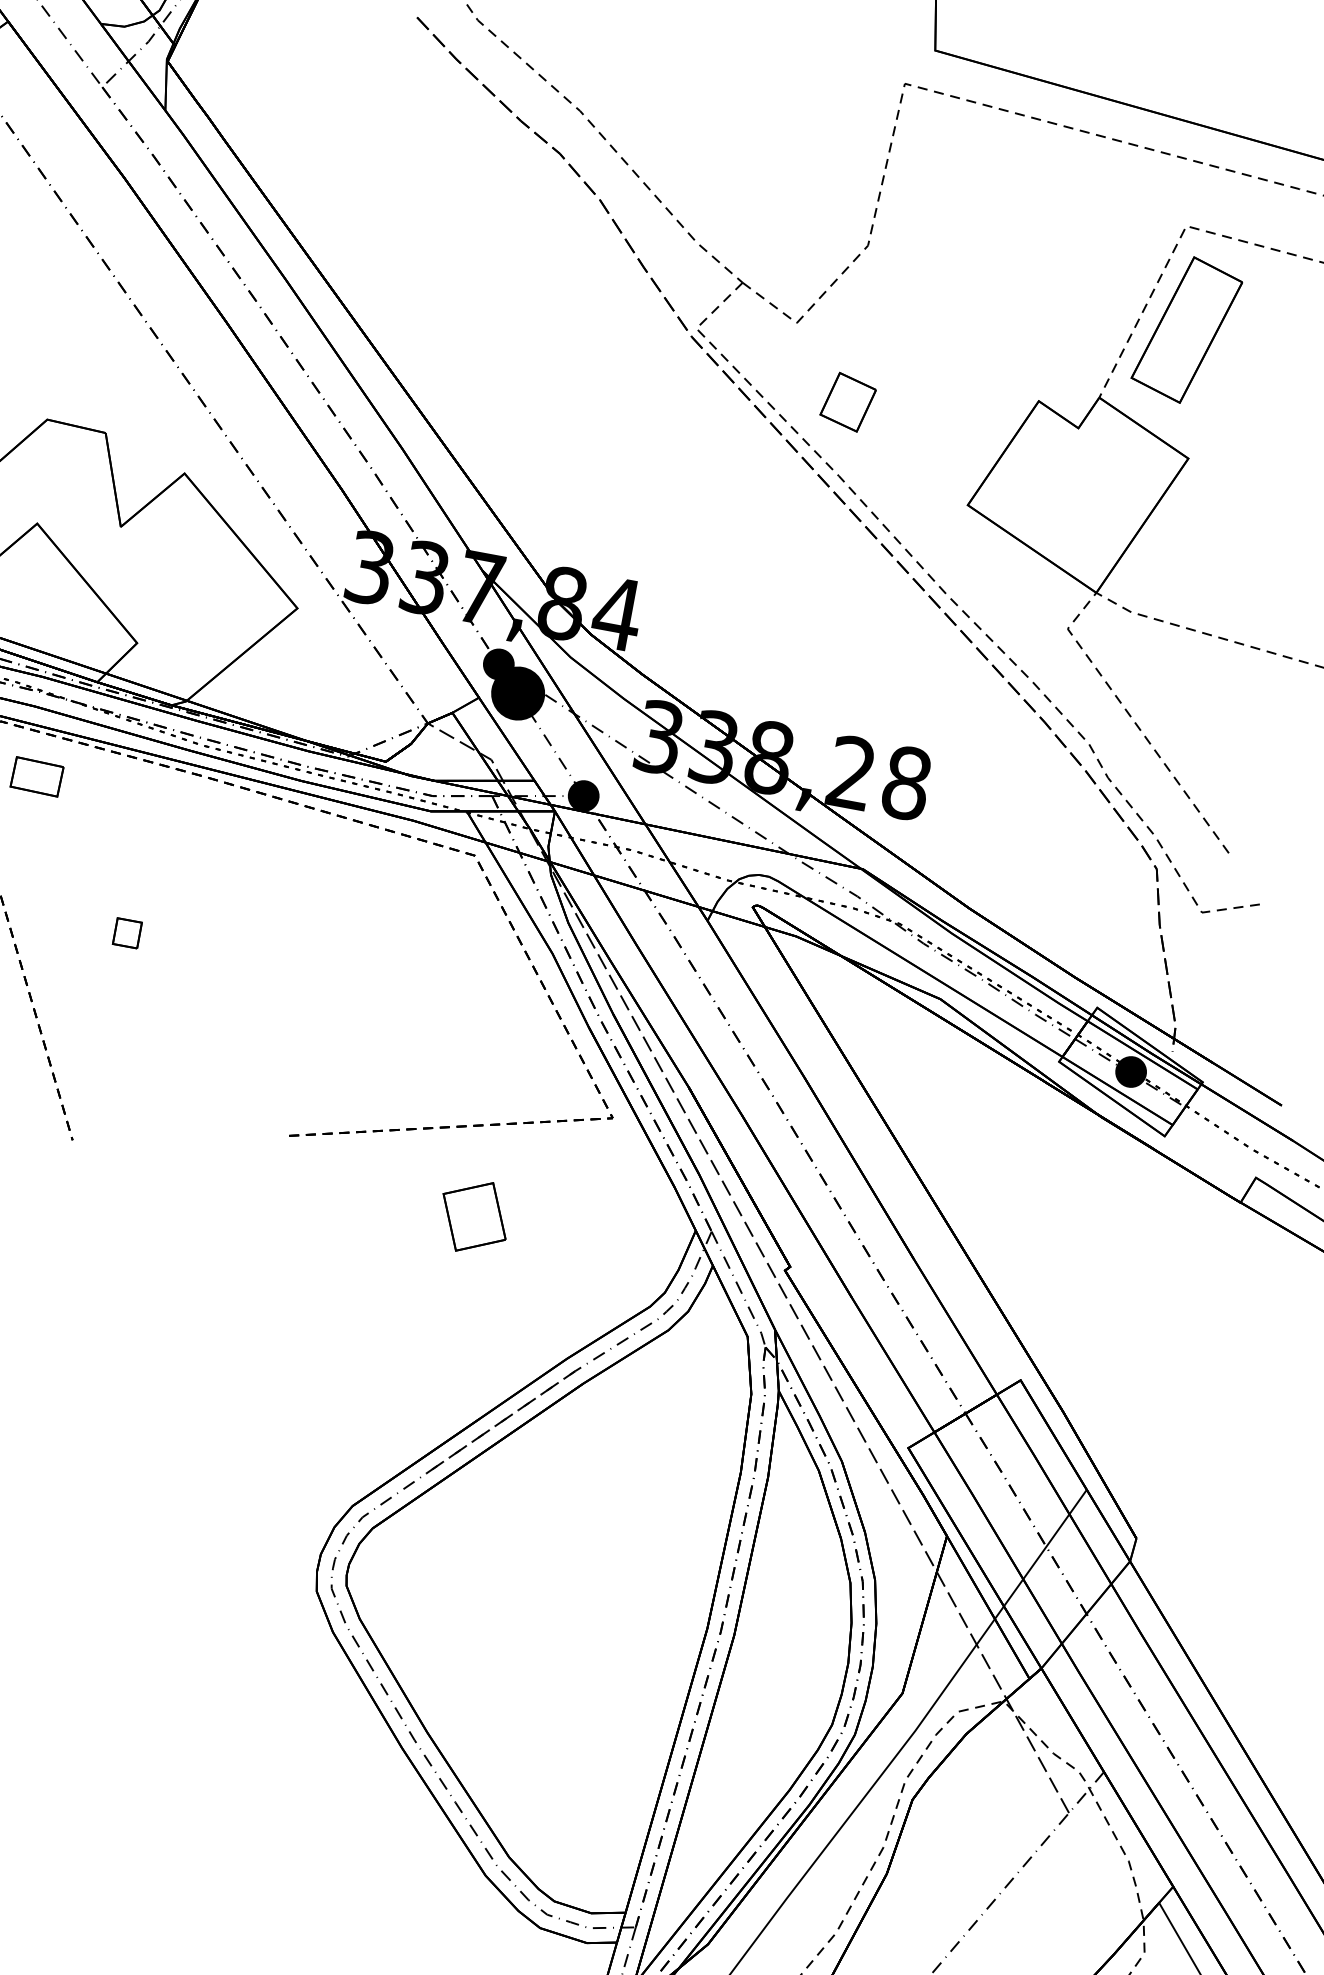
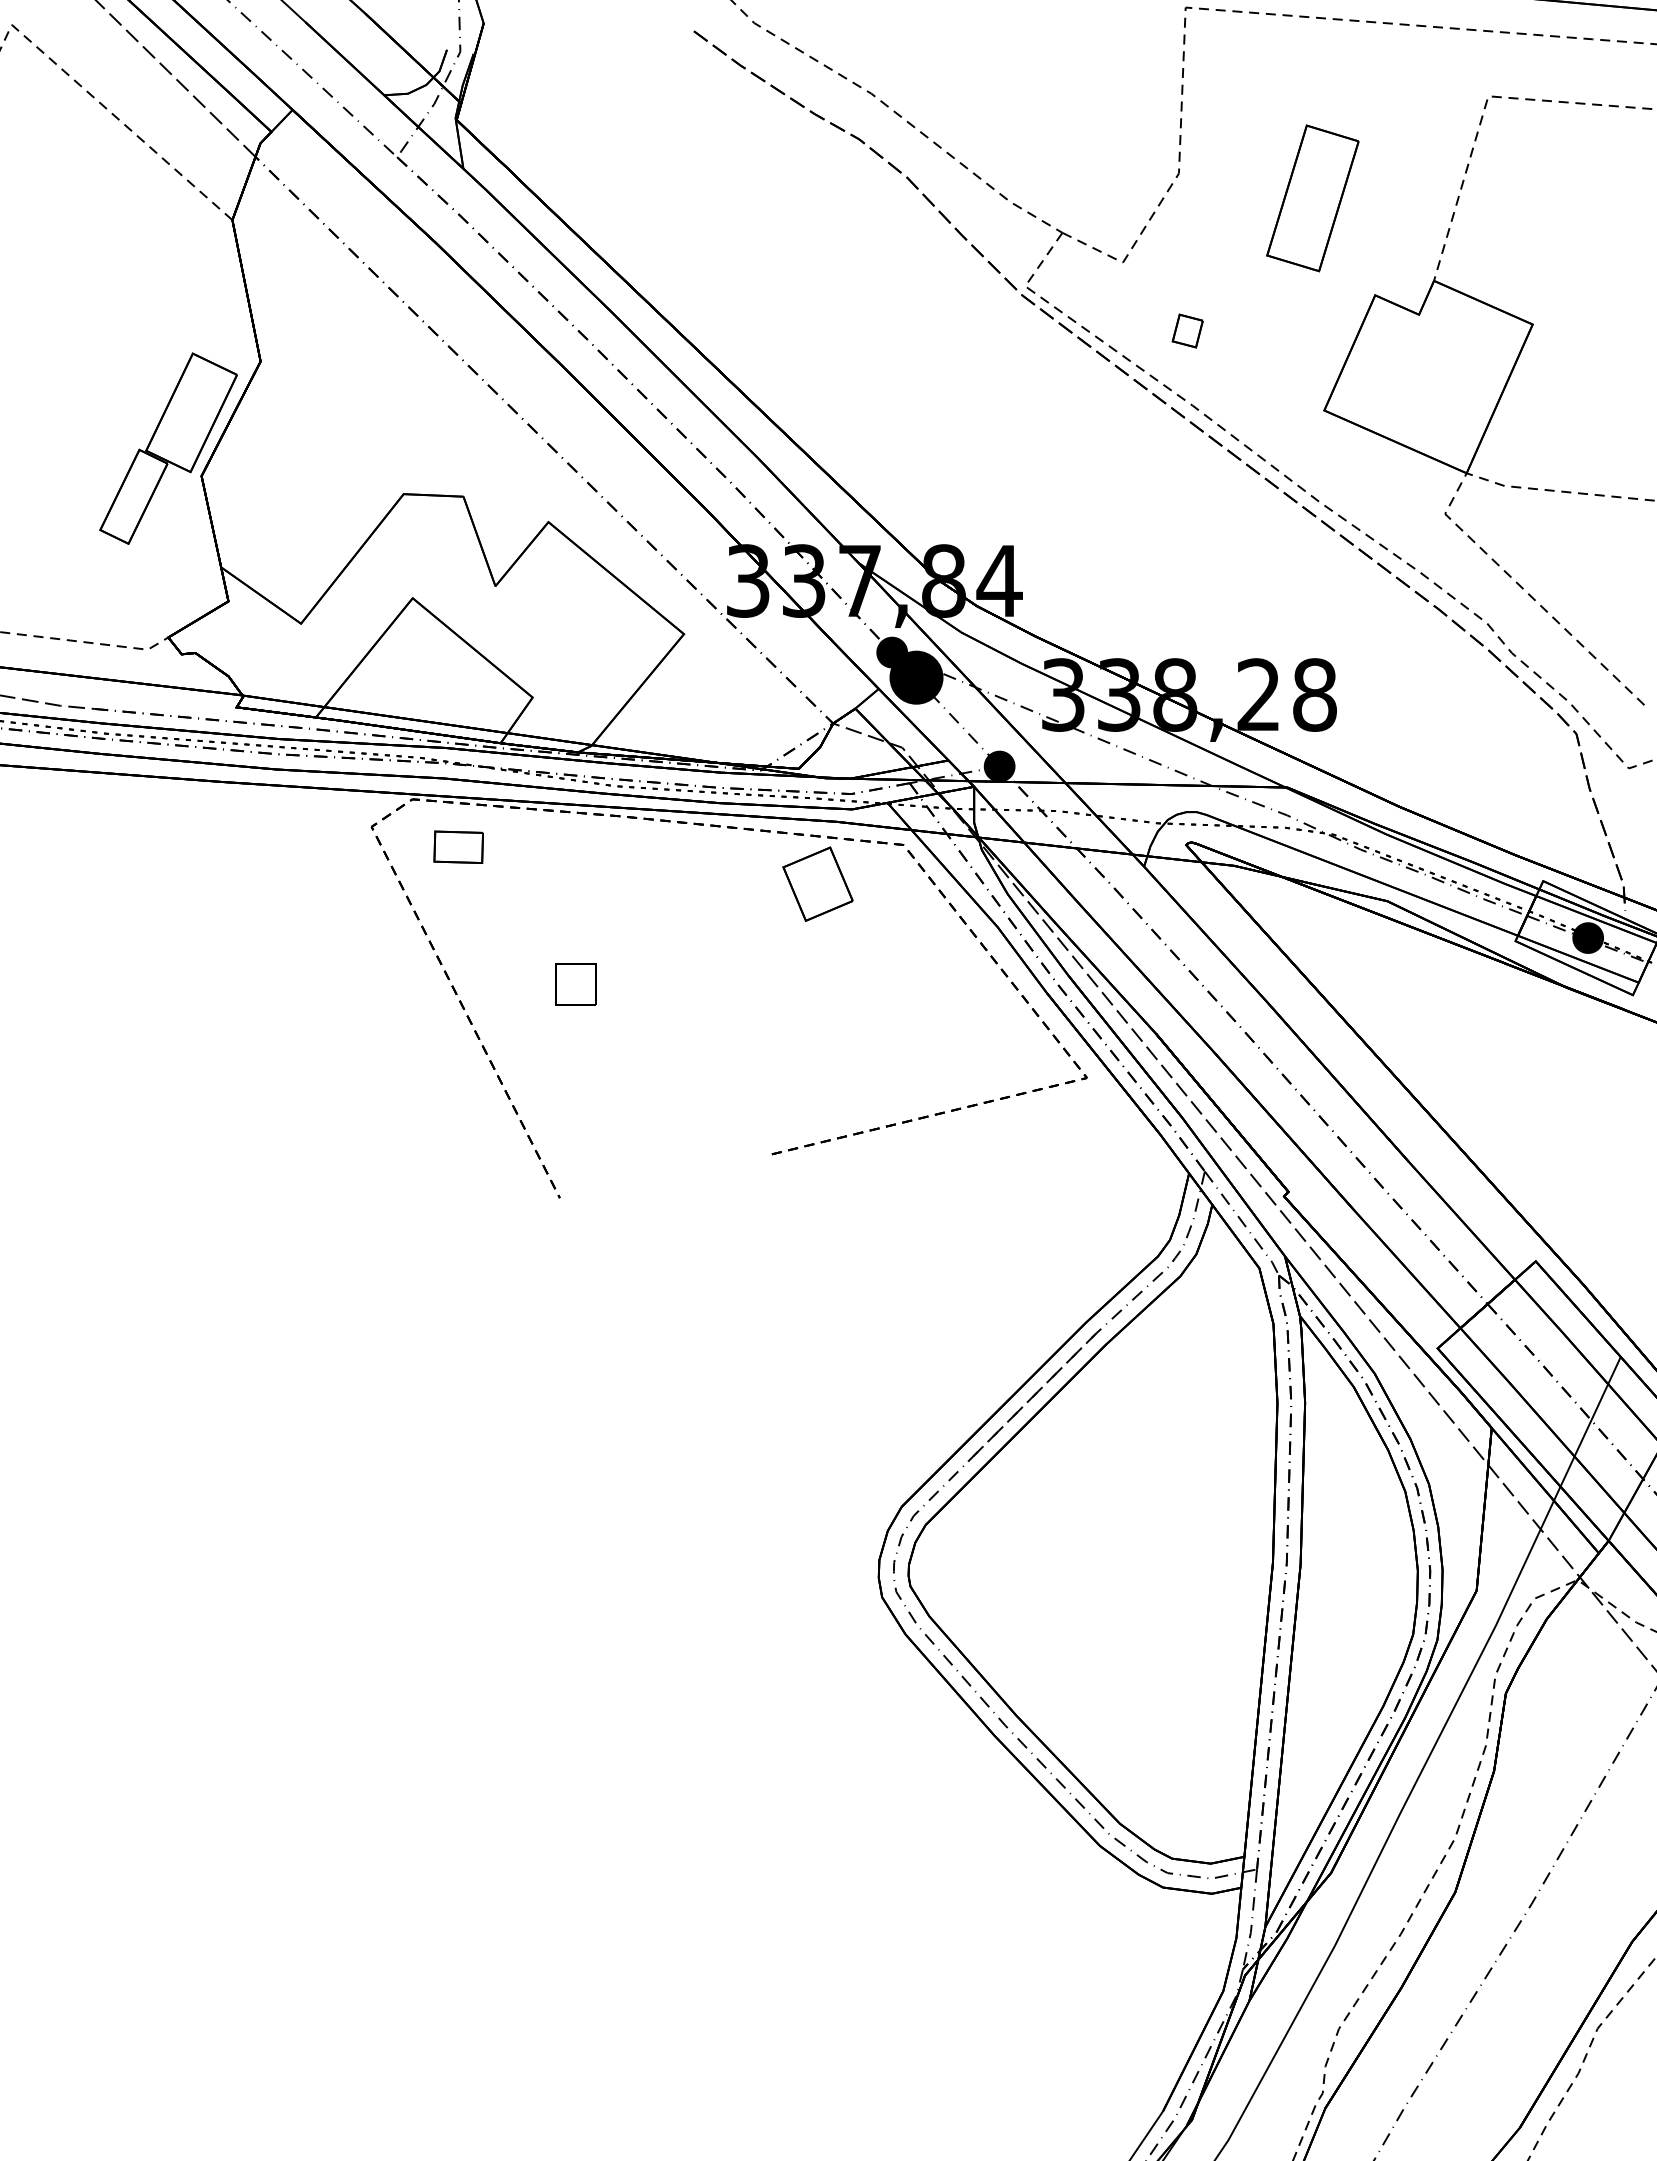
part: (1186, 330) -> (1312, 198), moved
part: (847, 401) -> (1187, 330), size x0.6
part: (126, 933) -> (575, 984), size x1.6
part: (474, 1216) -> (817, 883), moved

